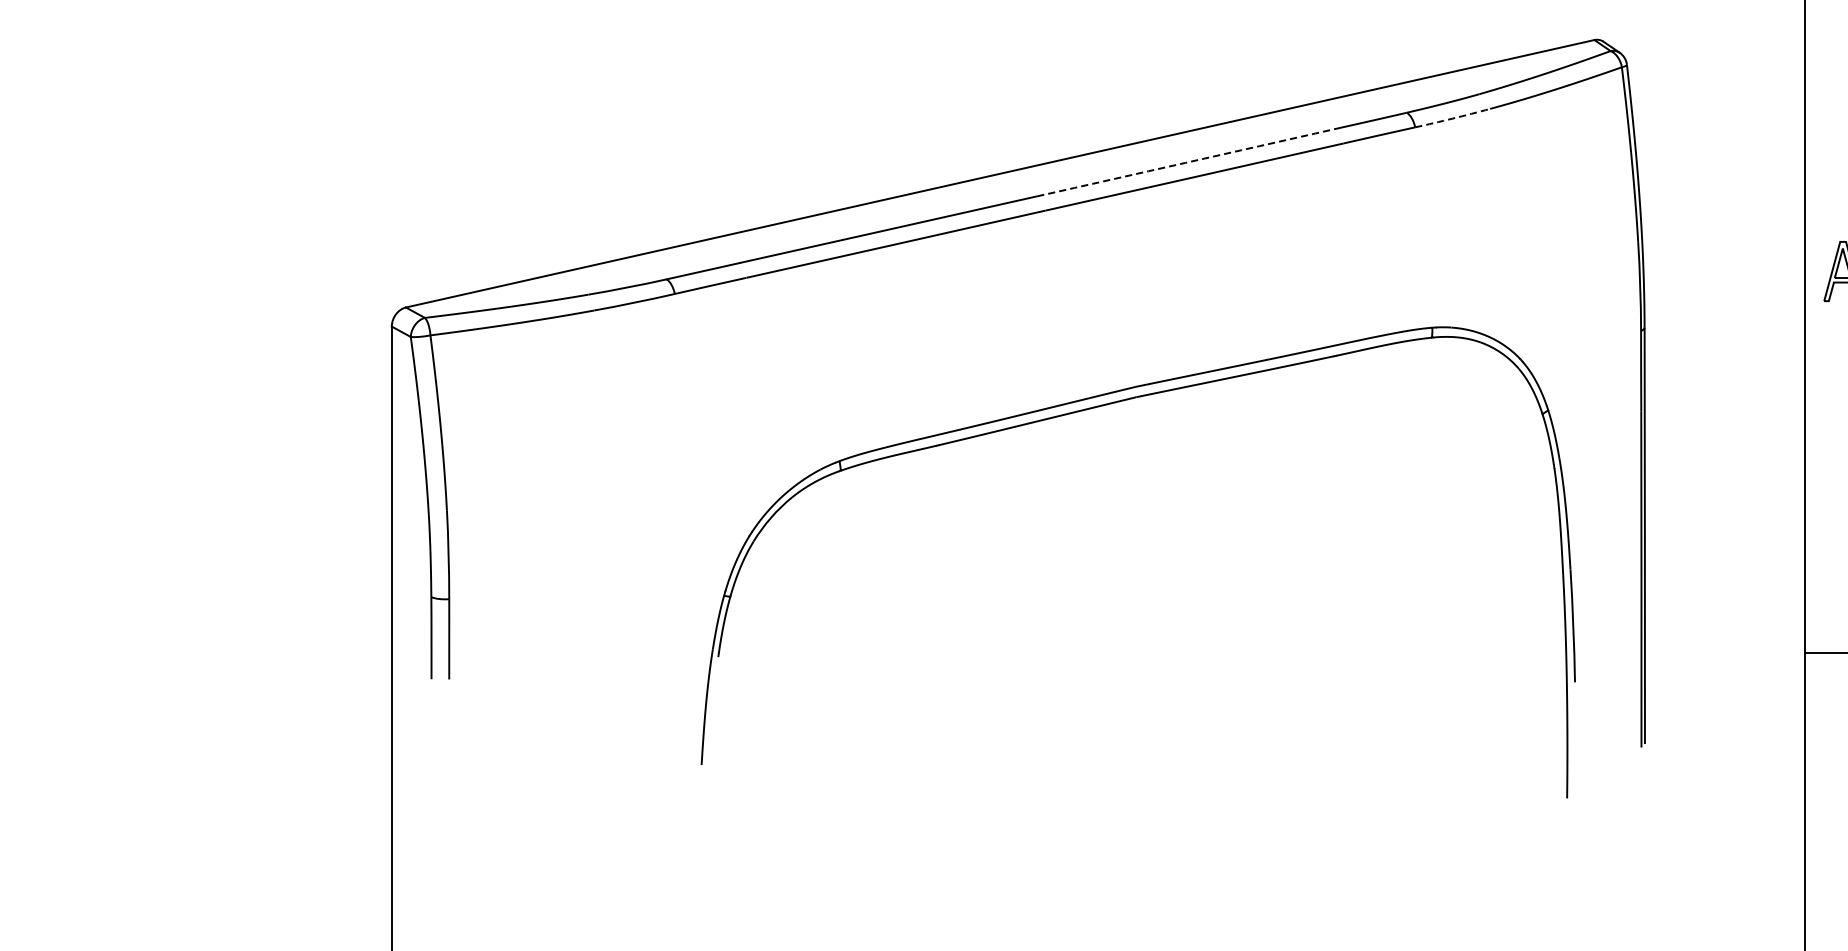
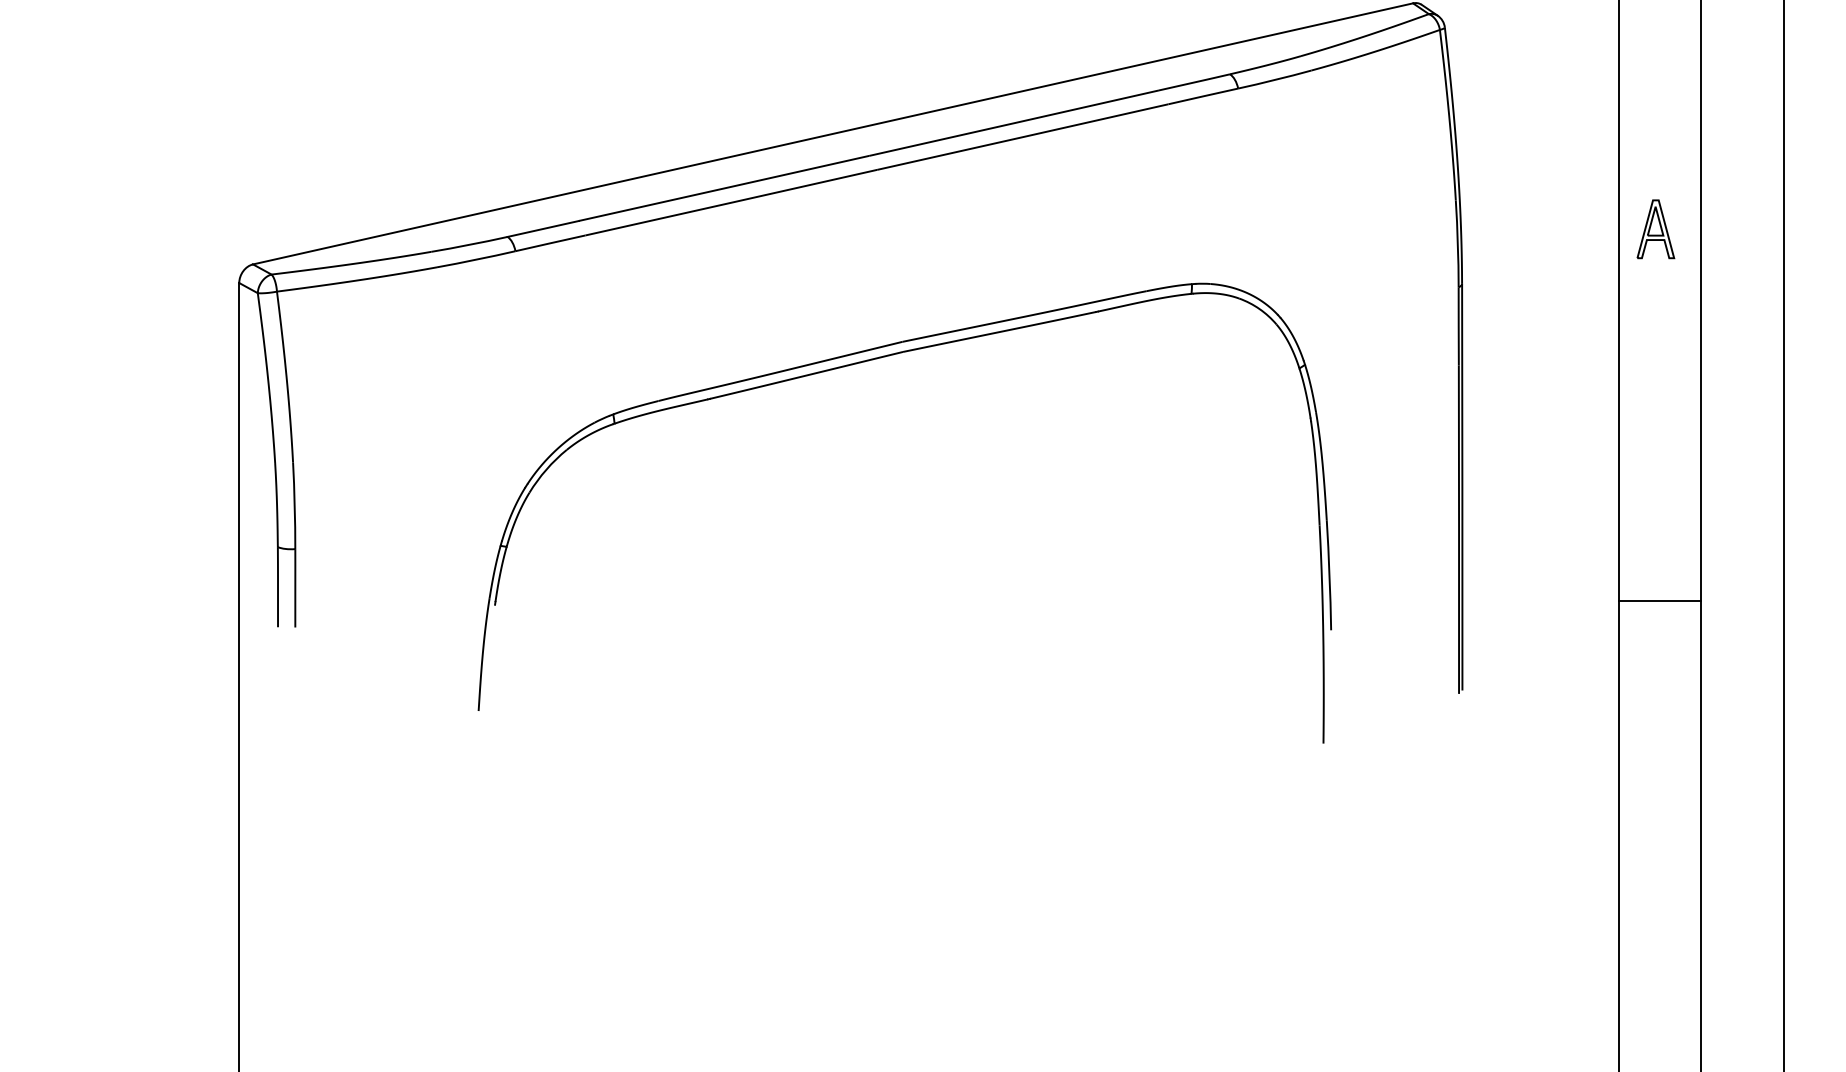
arc: (1452, 119) -> (1274, 80), dashed -> solid
arc: (1186, 163) -> (1014, 123), dashed -> solid
part: (1106, 405) -> (873, 360), moved

